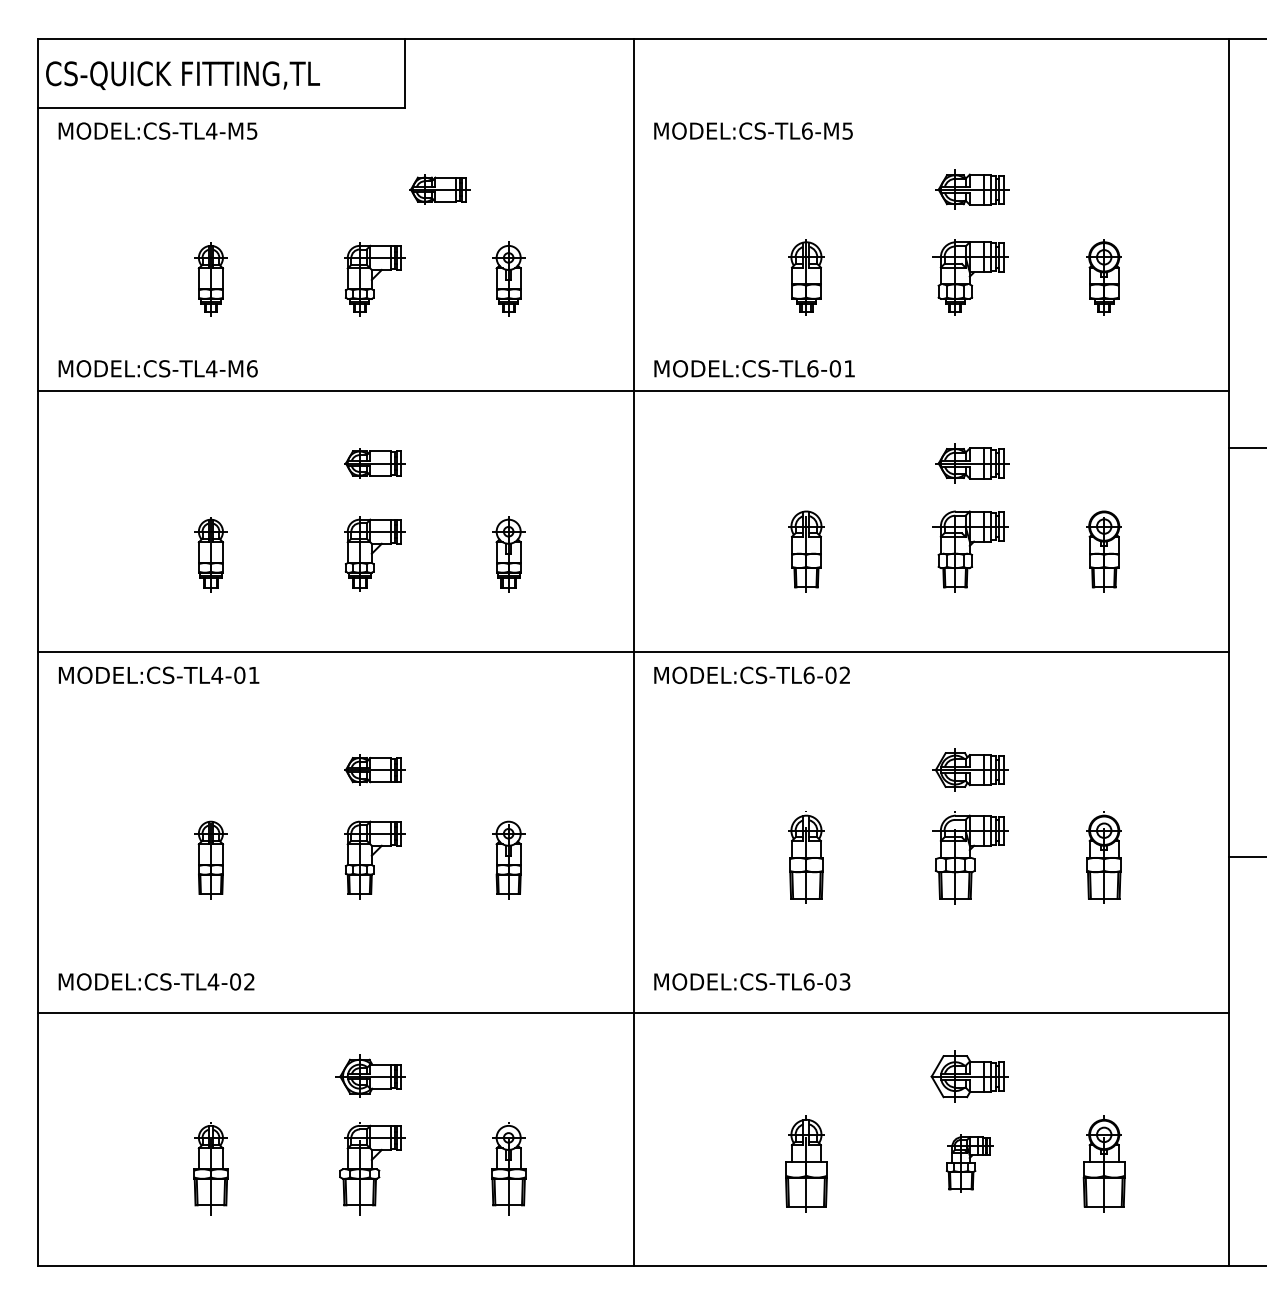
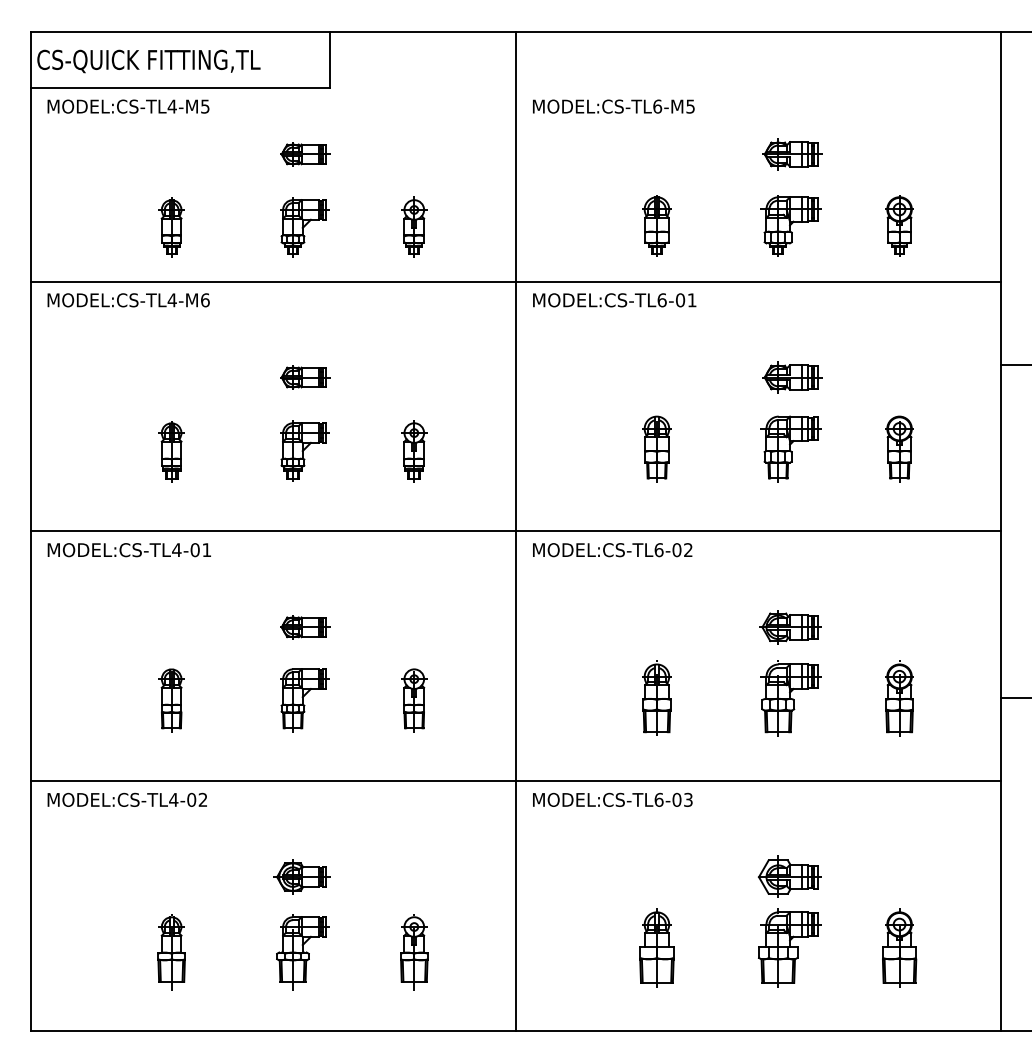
part: (440, 189) -> (305, 154), moved
line: (632, 391) -> (515, 281), moved
line: (632, 1013) -> (515, 781), moved
part: (969, 1163) -> (789, 947), size x1.67

